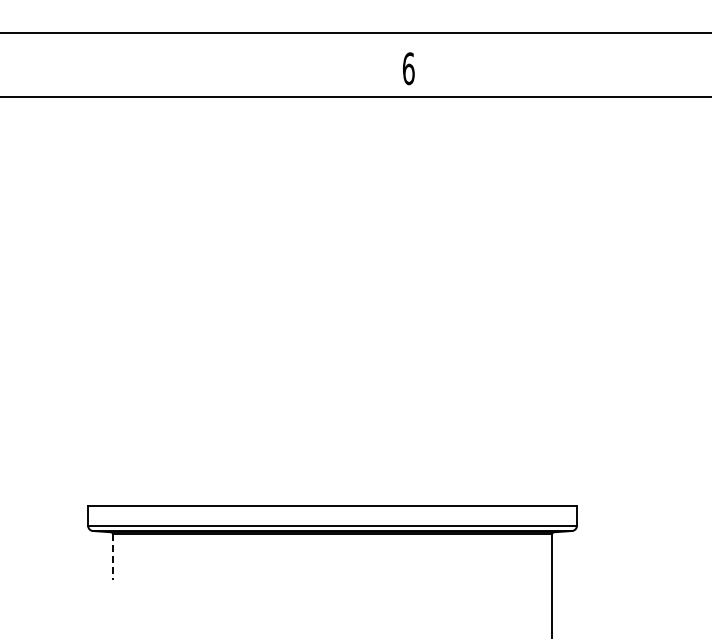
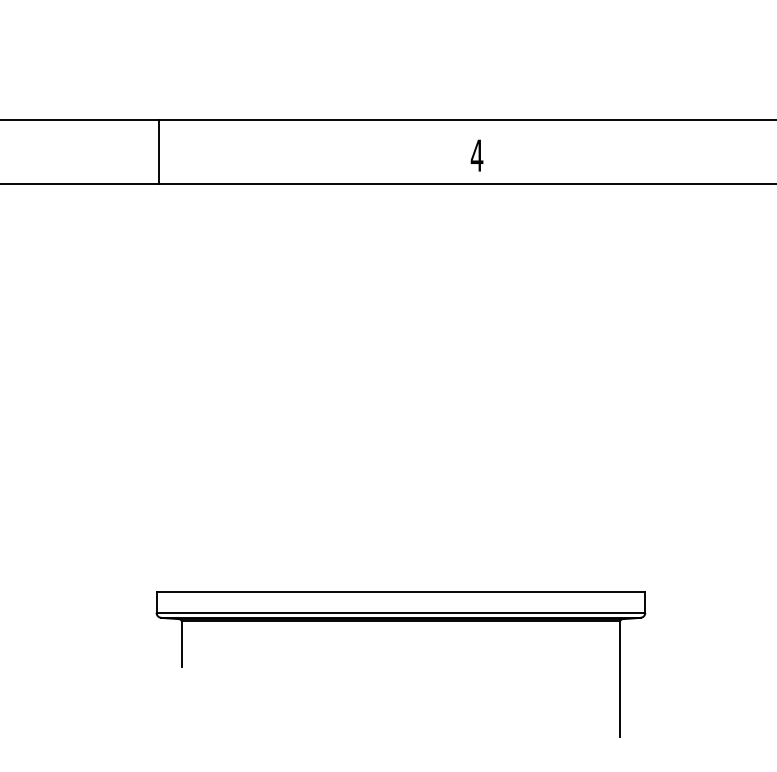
line: (91, 64) -> (159, 151), added
text: (408, 68) -> (476, 155), 6 -> 4
line: (113, 556) -> (181, 643), dashed -> solid

